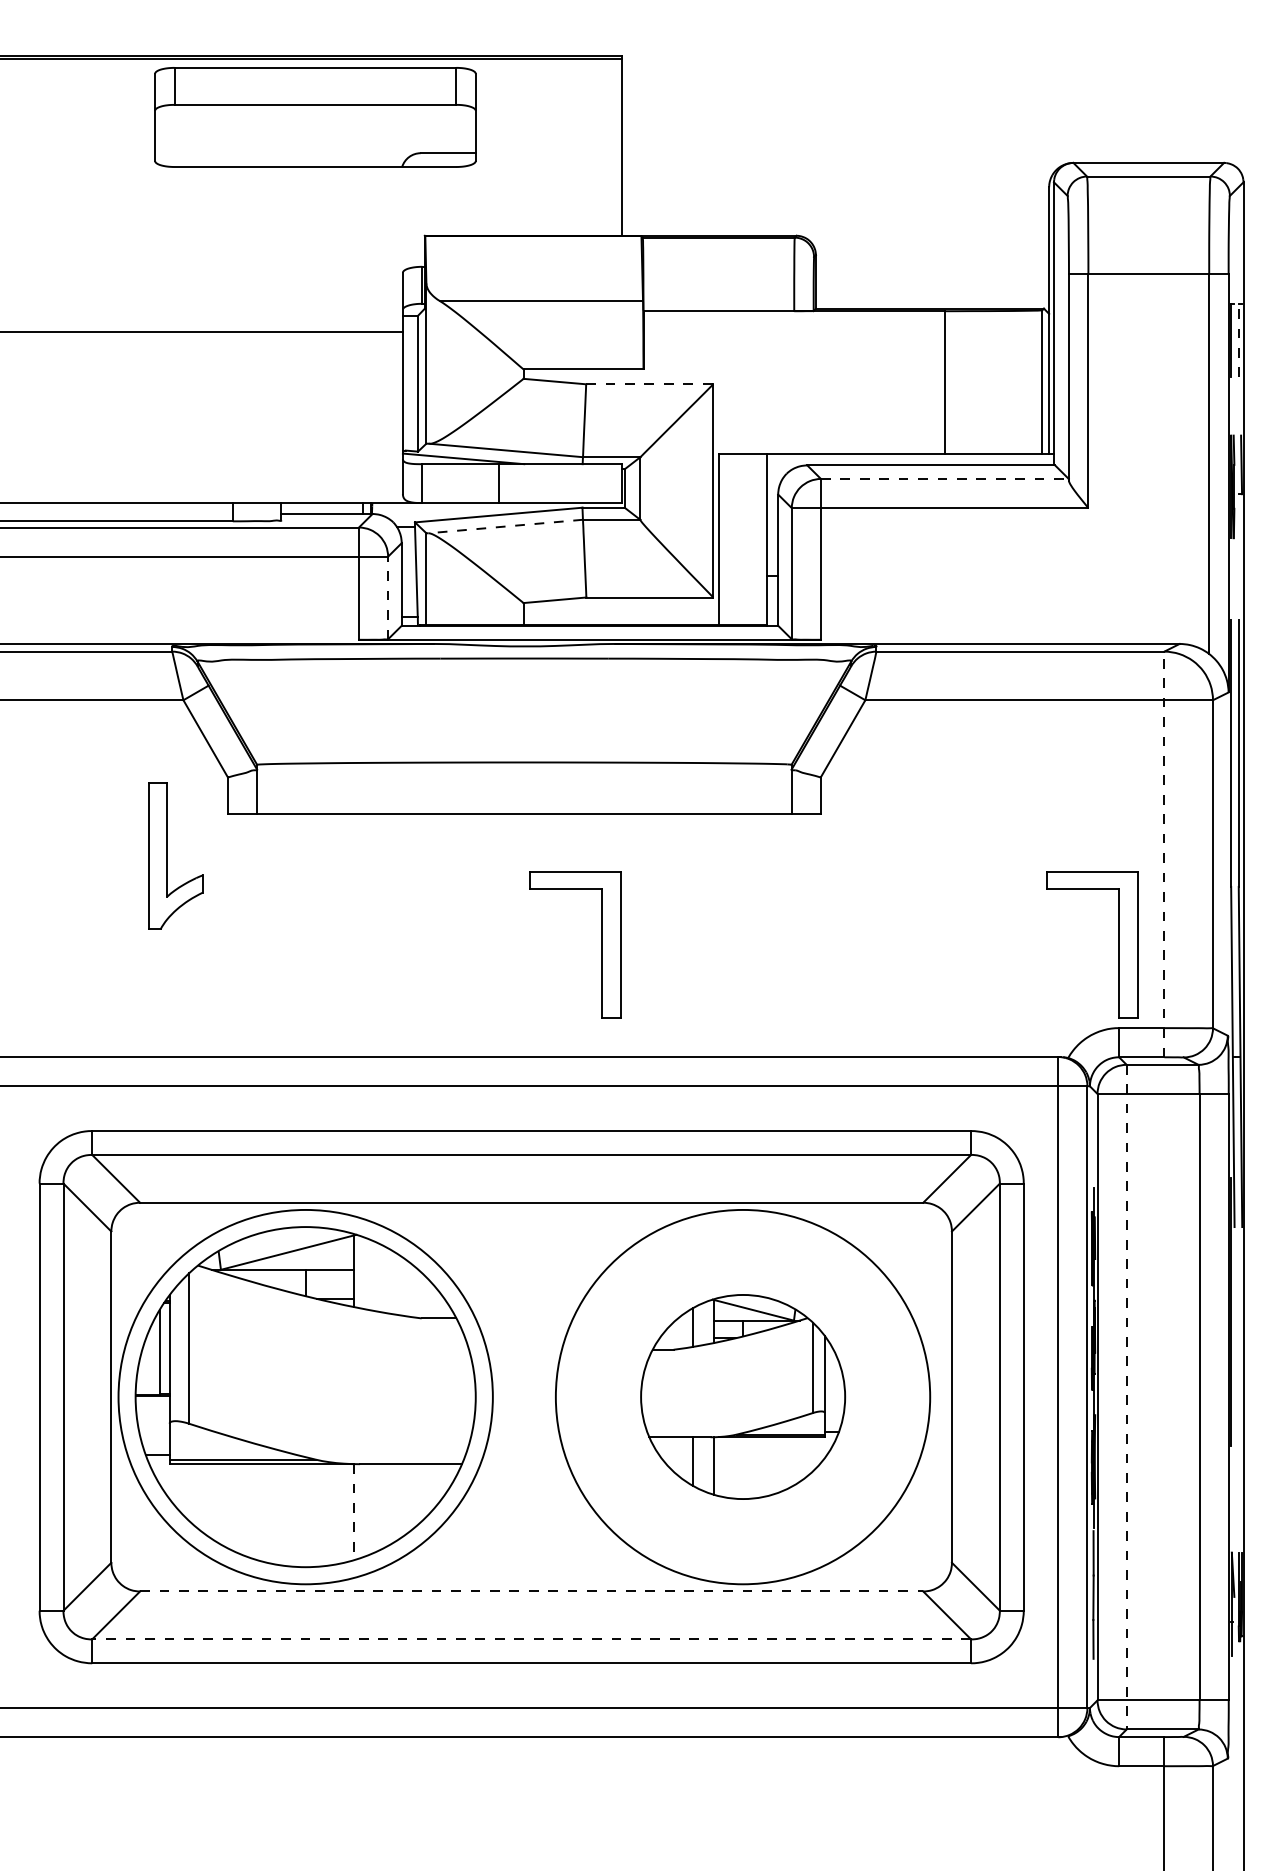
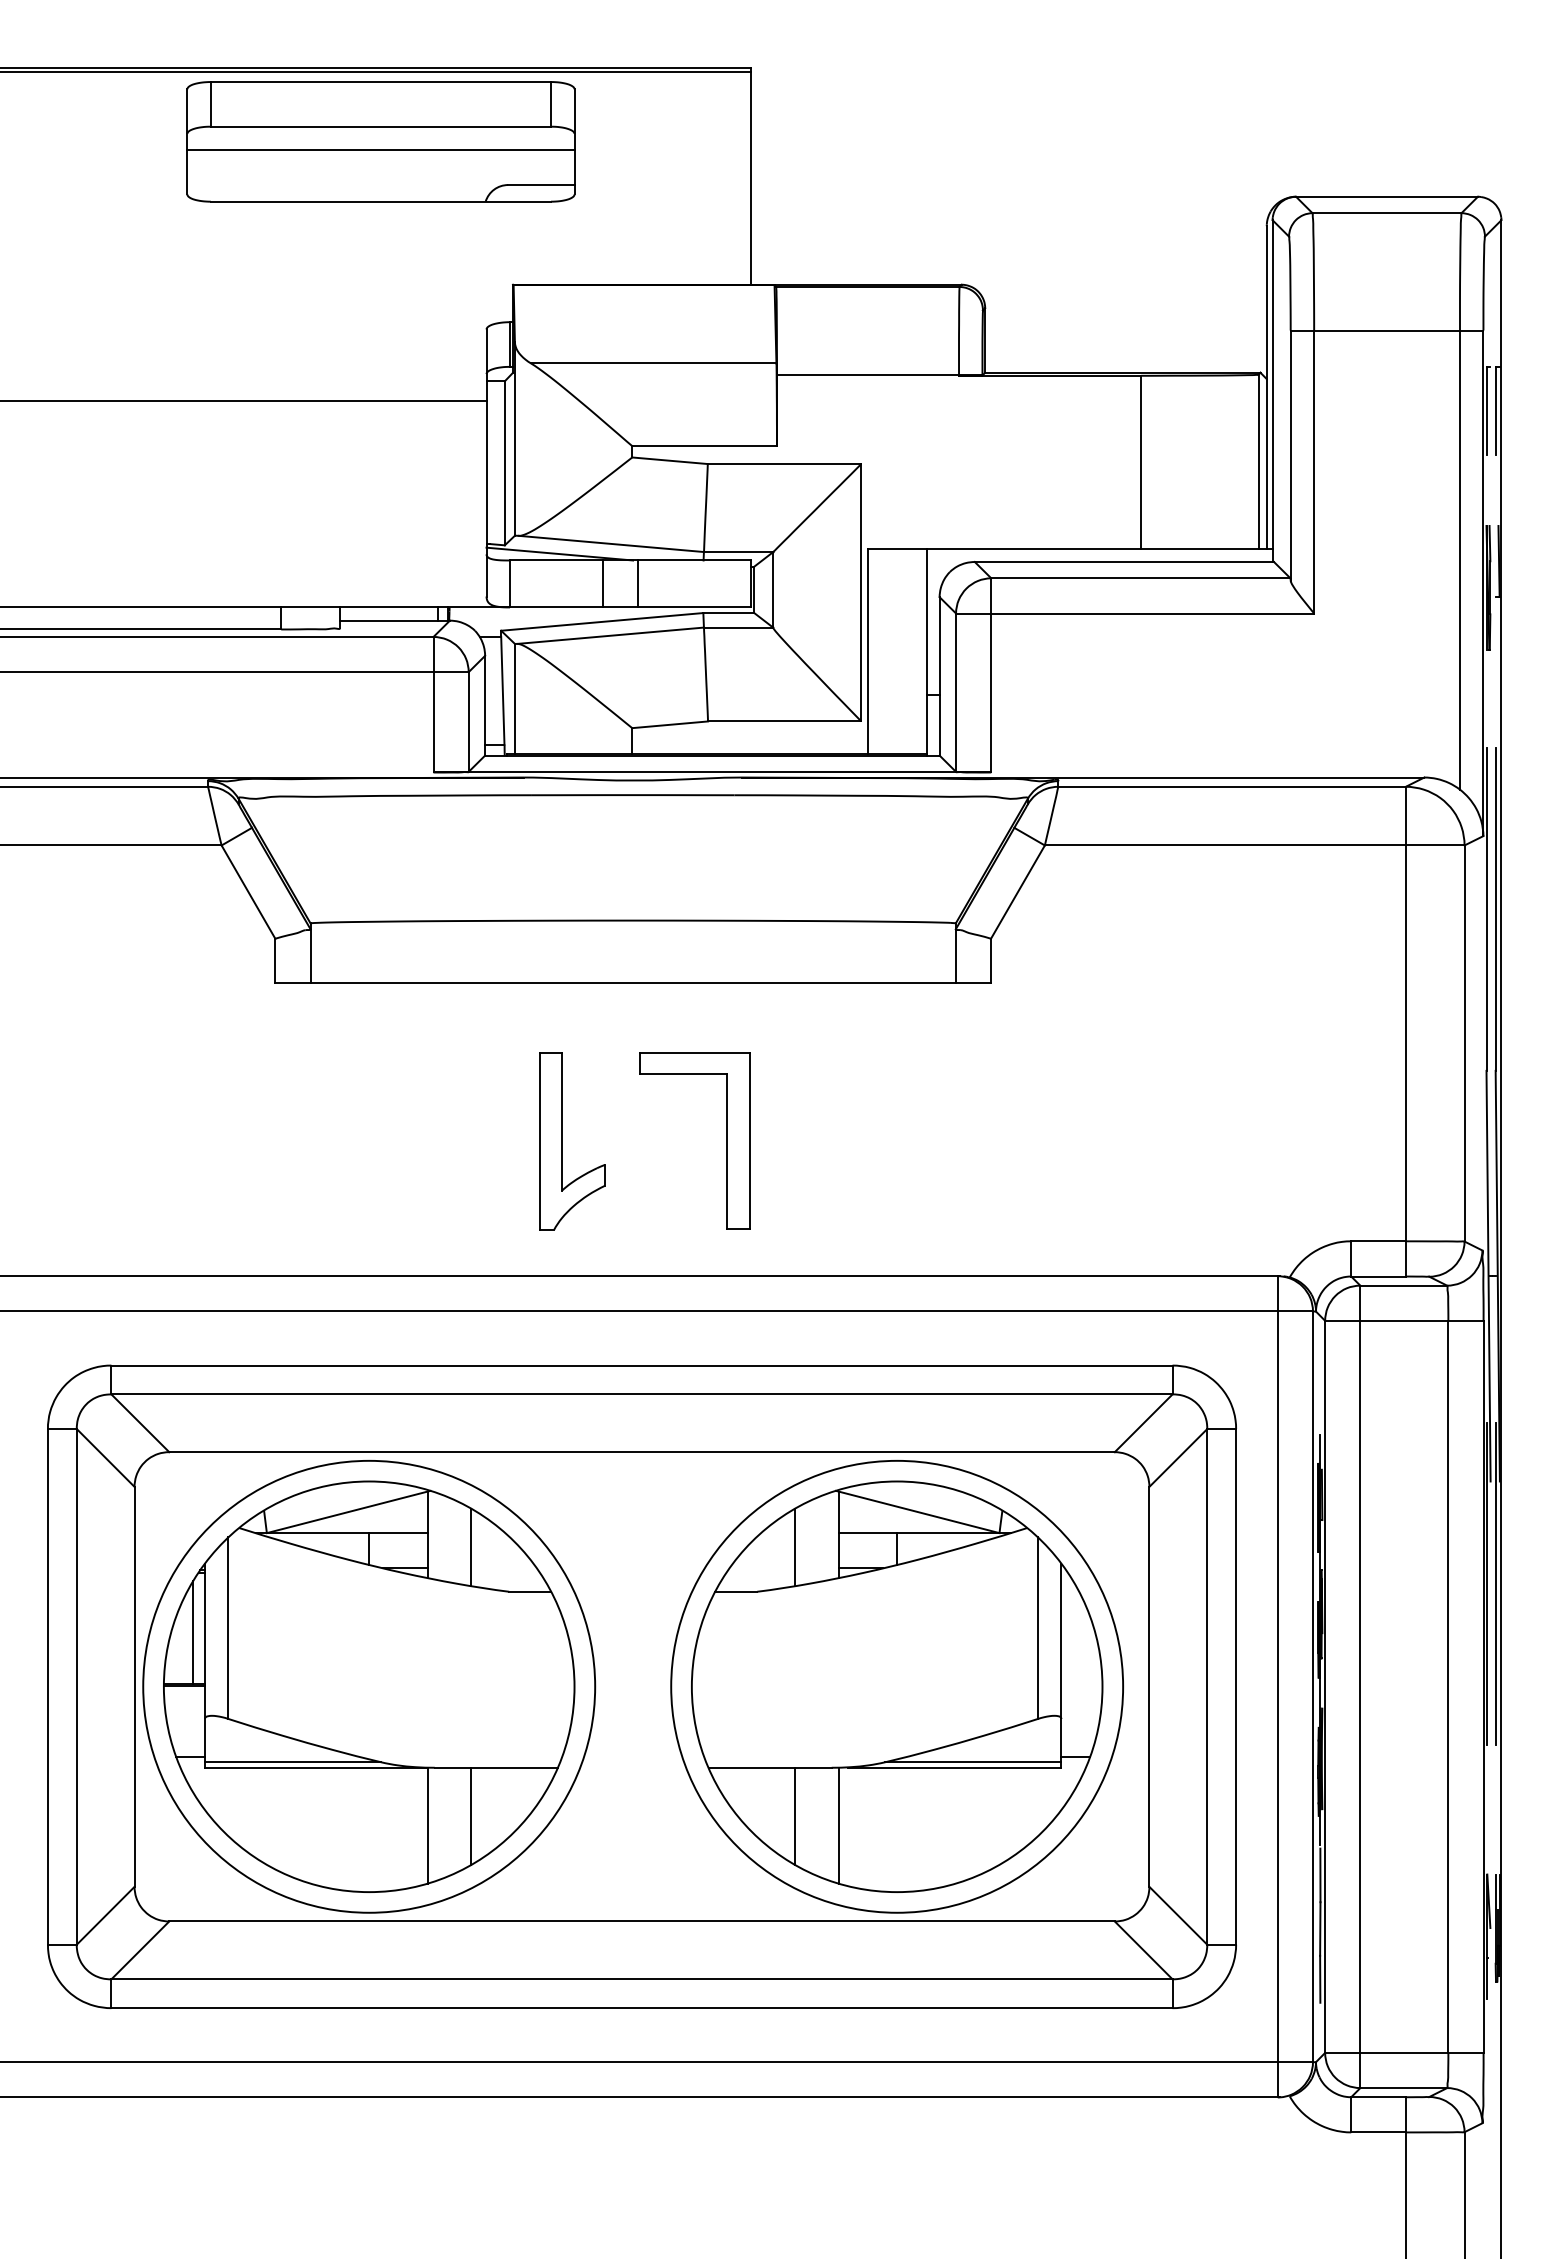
line: (315, 123) -> (380, 149), added
line: (1238, 339) -> (1495, 410), dashed -> solid
line: (649, 384) -> (784, 464), dashed -> solid
line: (944, 479) -> (1140, 578), dashed -> solid
line: (528, 483) -> (638, 583), added
line: (505, 526) -> (610, 635), dashed -> solid
line: (387, 598) -> (468, 722), dashed -> solid
line: (1164, 854) -> (1405, 1031), dashed -> solid
part: (167, 855) -> (562, 1141), moved
part: (1118, 944) -> (1350, 1140), removed
line: (390, 1281) -> (471, 1547), added
line: (1238, 1311) -> (1495, 1583), added
part: (743, 1396) -> (897, 1686), size x1.67
line: (1126, 1397) -> (1360, 1687), dashed -> solid
line: (390, 1504) -> (471, 1816), added
line: (353, 1511) -> (427, 1825), dashed -> solid
line: (532, 1591) -> (642, 1921), dashed -> solid
line: (531, 1639) -> (641, 1979), dashed -> solid

